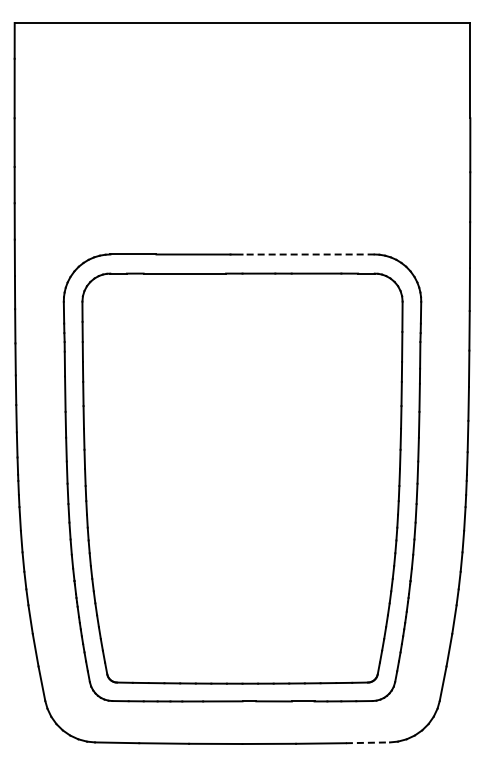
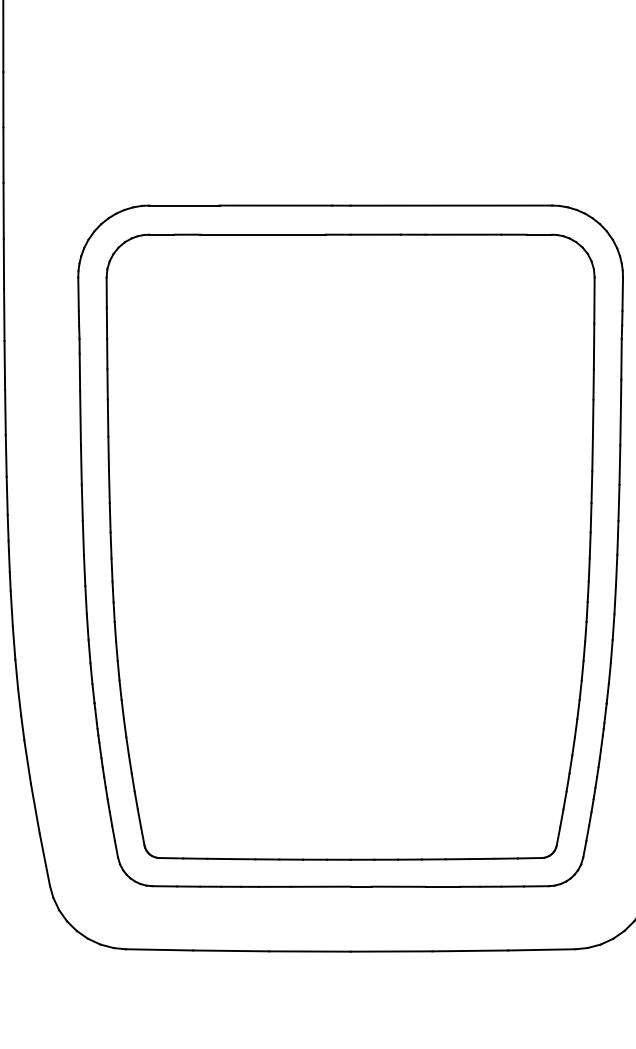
line: (308, 254) -> (451, 205), dashed -> solid
line: (368, 742) -> (542, 949), dashed -> solid

